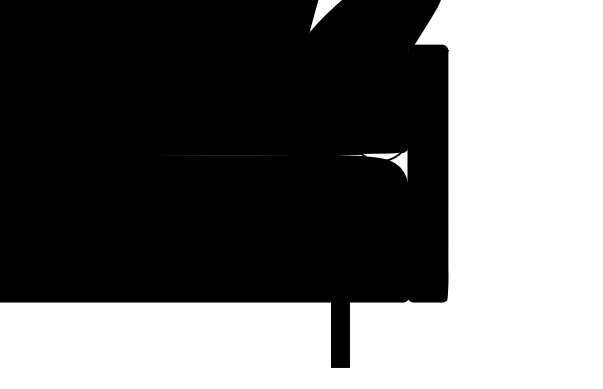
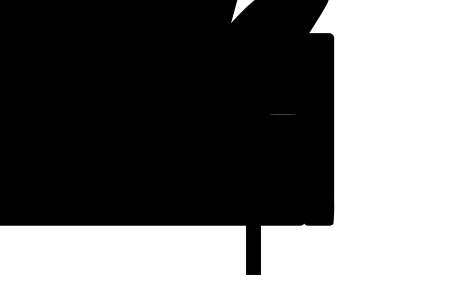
fill: (372, 161) -> (277, 120), added

